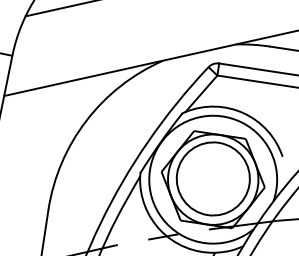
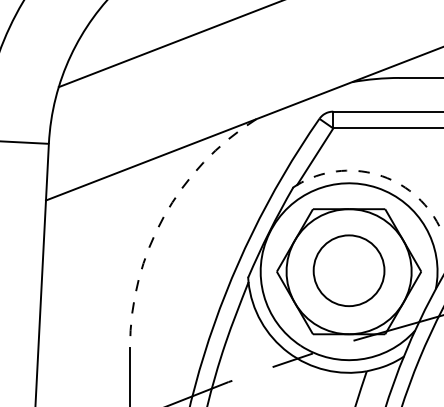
arc: (244, 113) -> (377, 174), solid -> dashed
arc: (86, 120) -> (163, 217), solid -> dashed
circle: (212, 178) -> (348, 270), size x0.7

